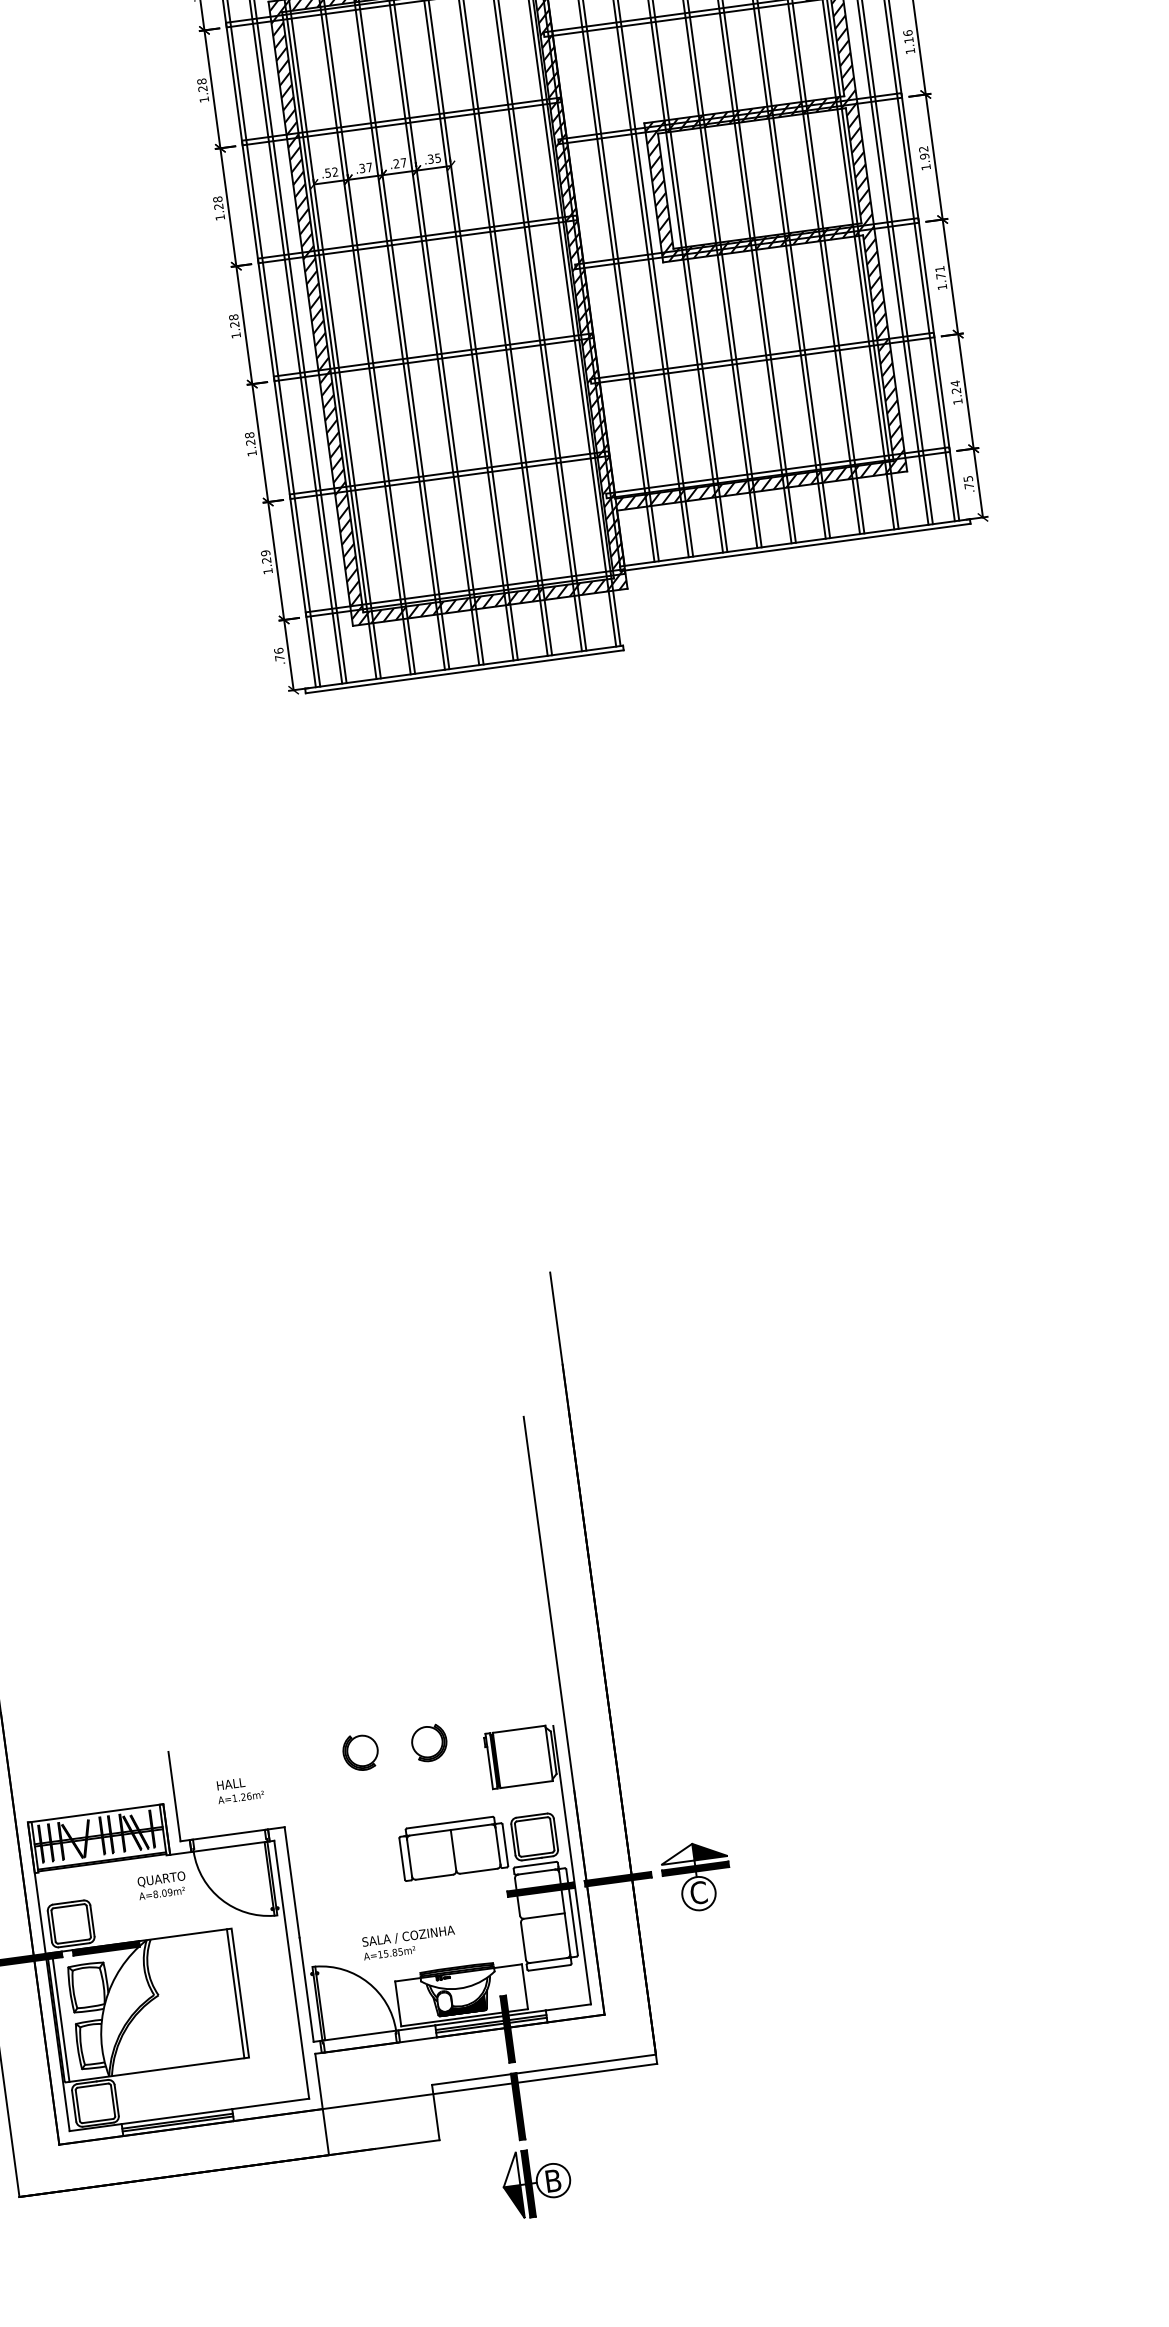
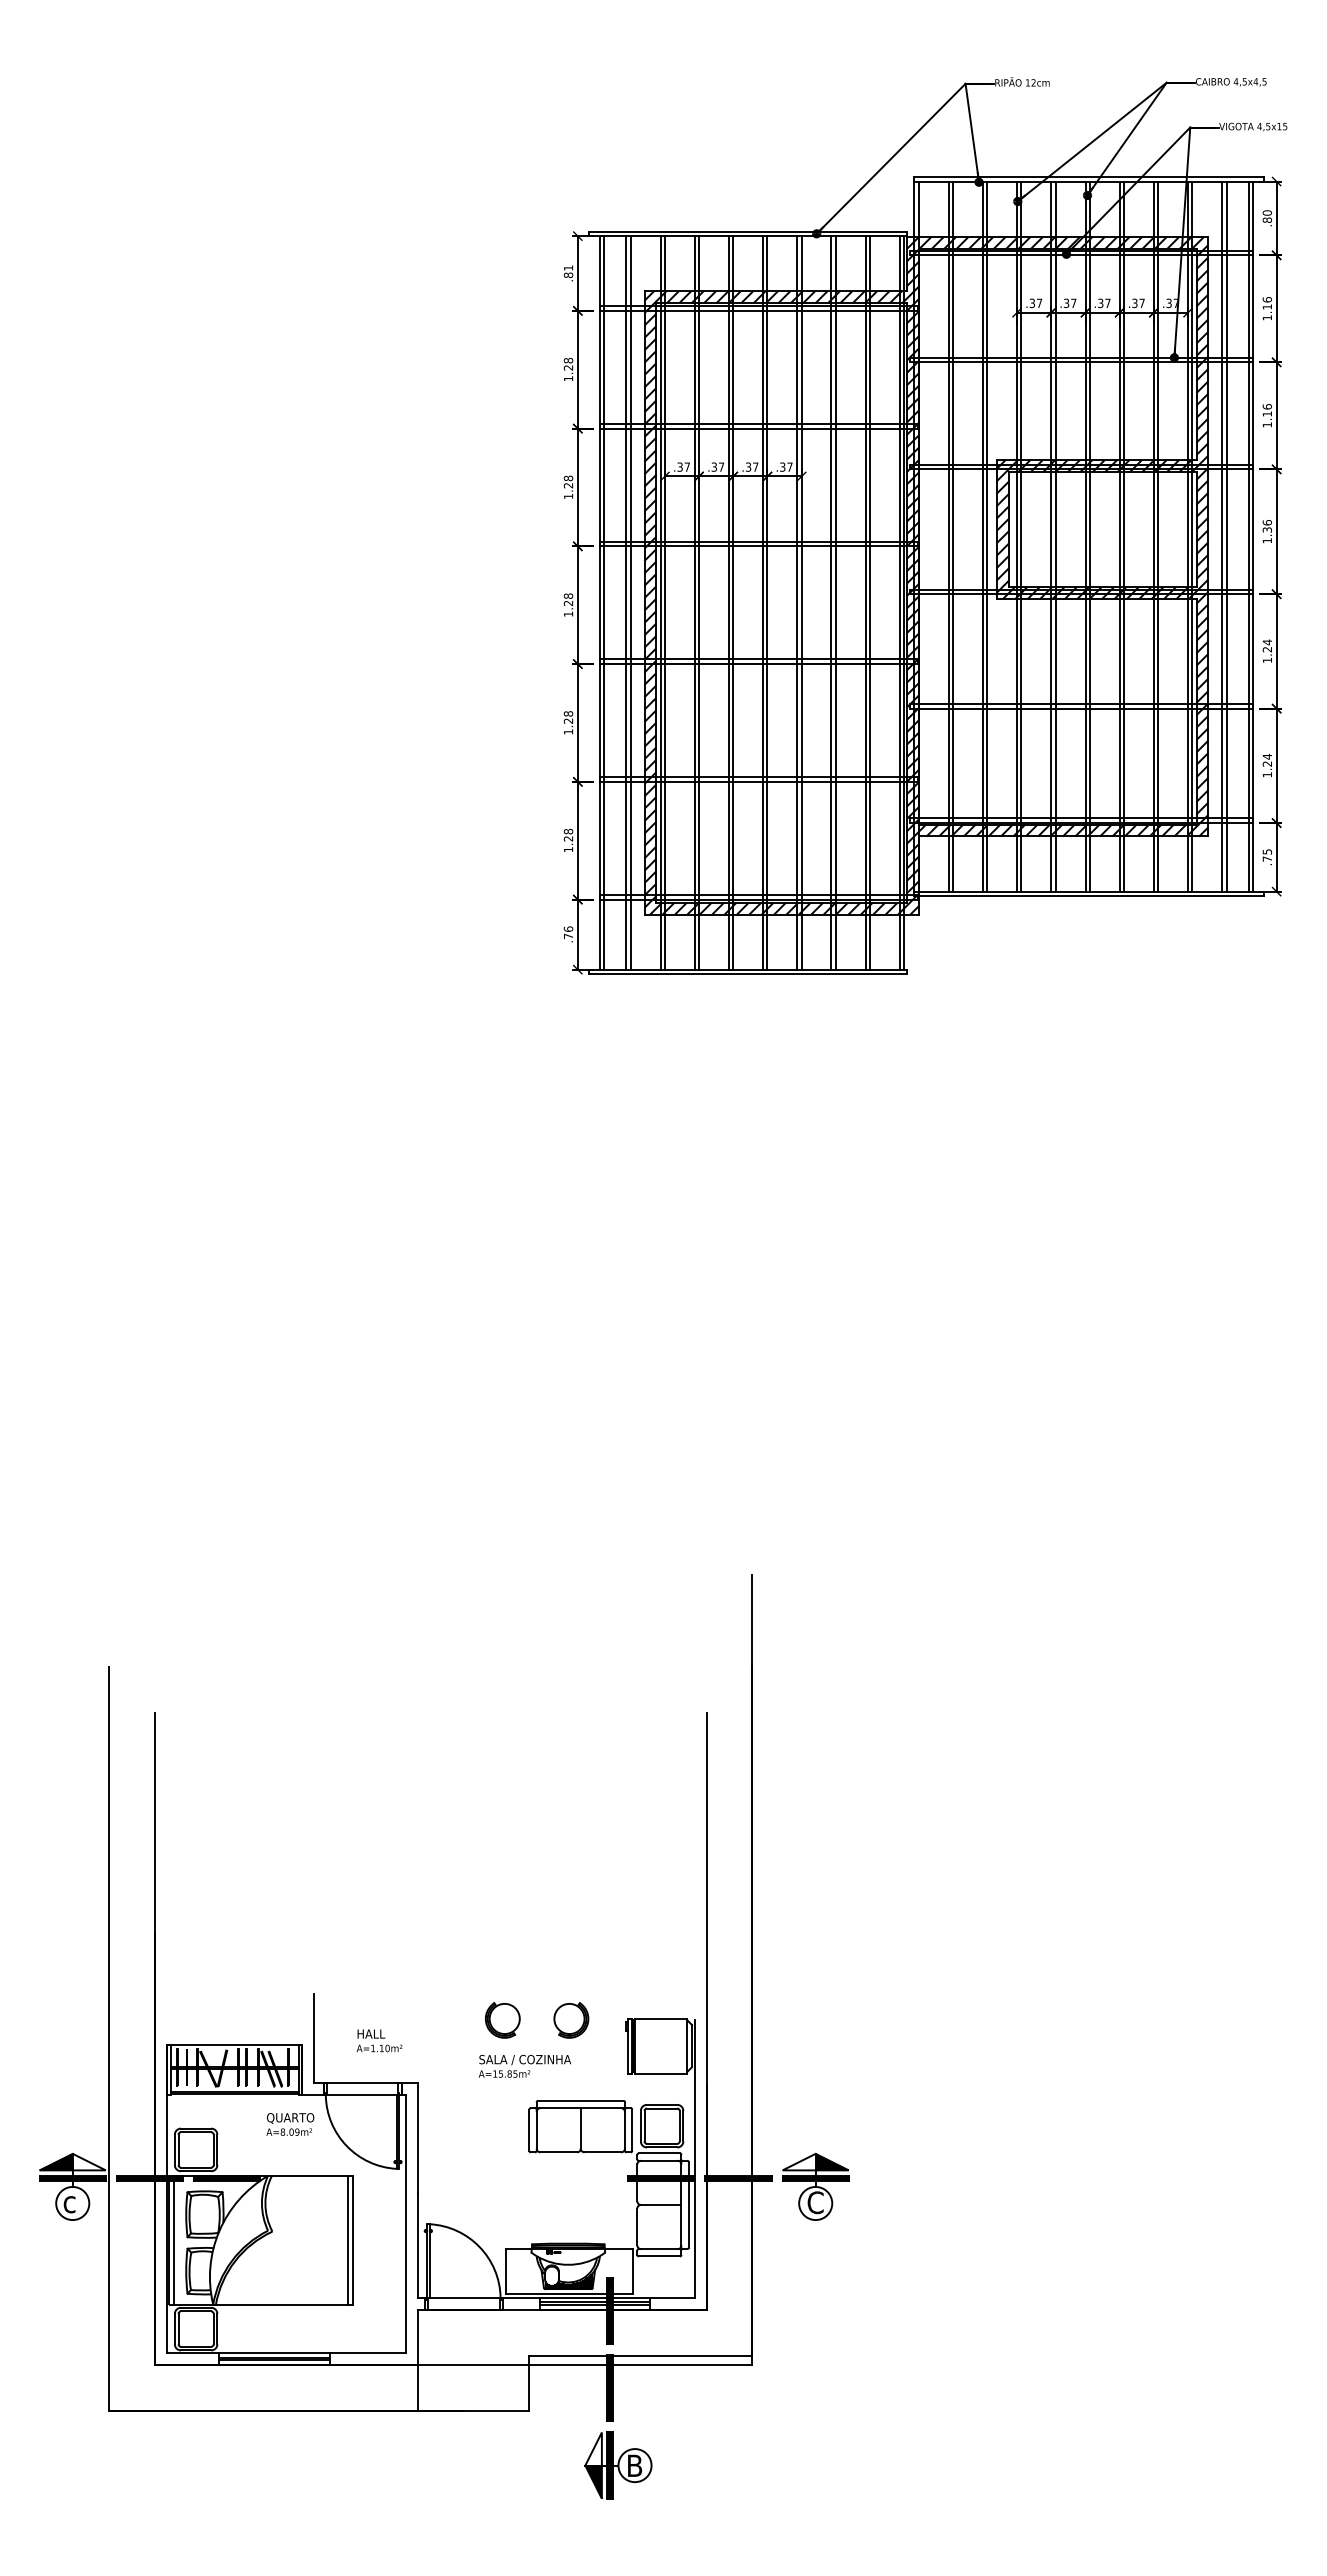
text: (923, 153) -> (1266, 526), 1.92 -> 1.36
text: (437, 157) -> (789, 466), .35 -> .37
text: (396, 164) -> (748, 467), .27 -> .37
text: (331, 171) -> (683, 466), .52 -> .37
text: (939, 272) -> (1266, 645), 1.71 -> 1.24
text: (265, 553) -> (568, 831), 1.29 -> 1.28
text: (245, 1795) -> (384, 2047), A=1.26m² -> A=1.10m²
text: (408, 1943) -> (524, 2066), moved

